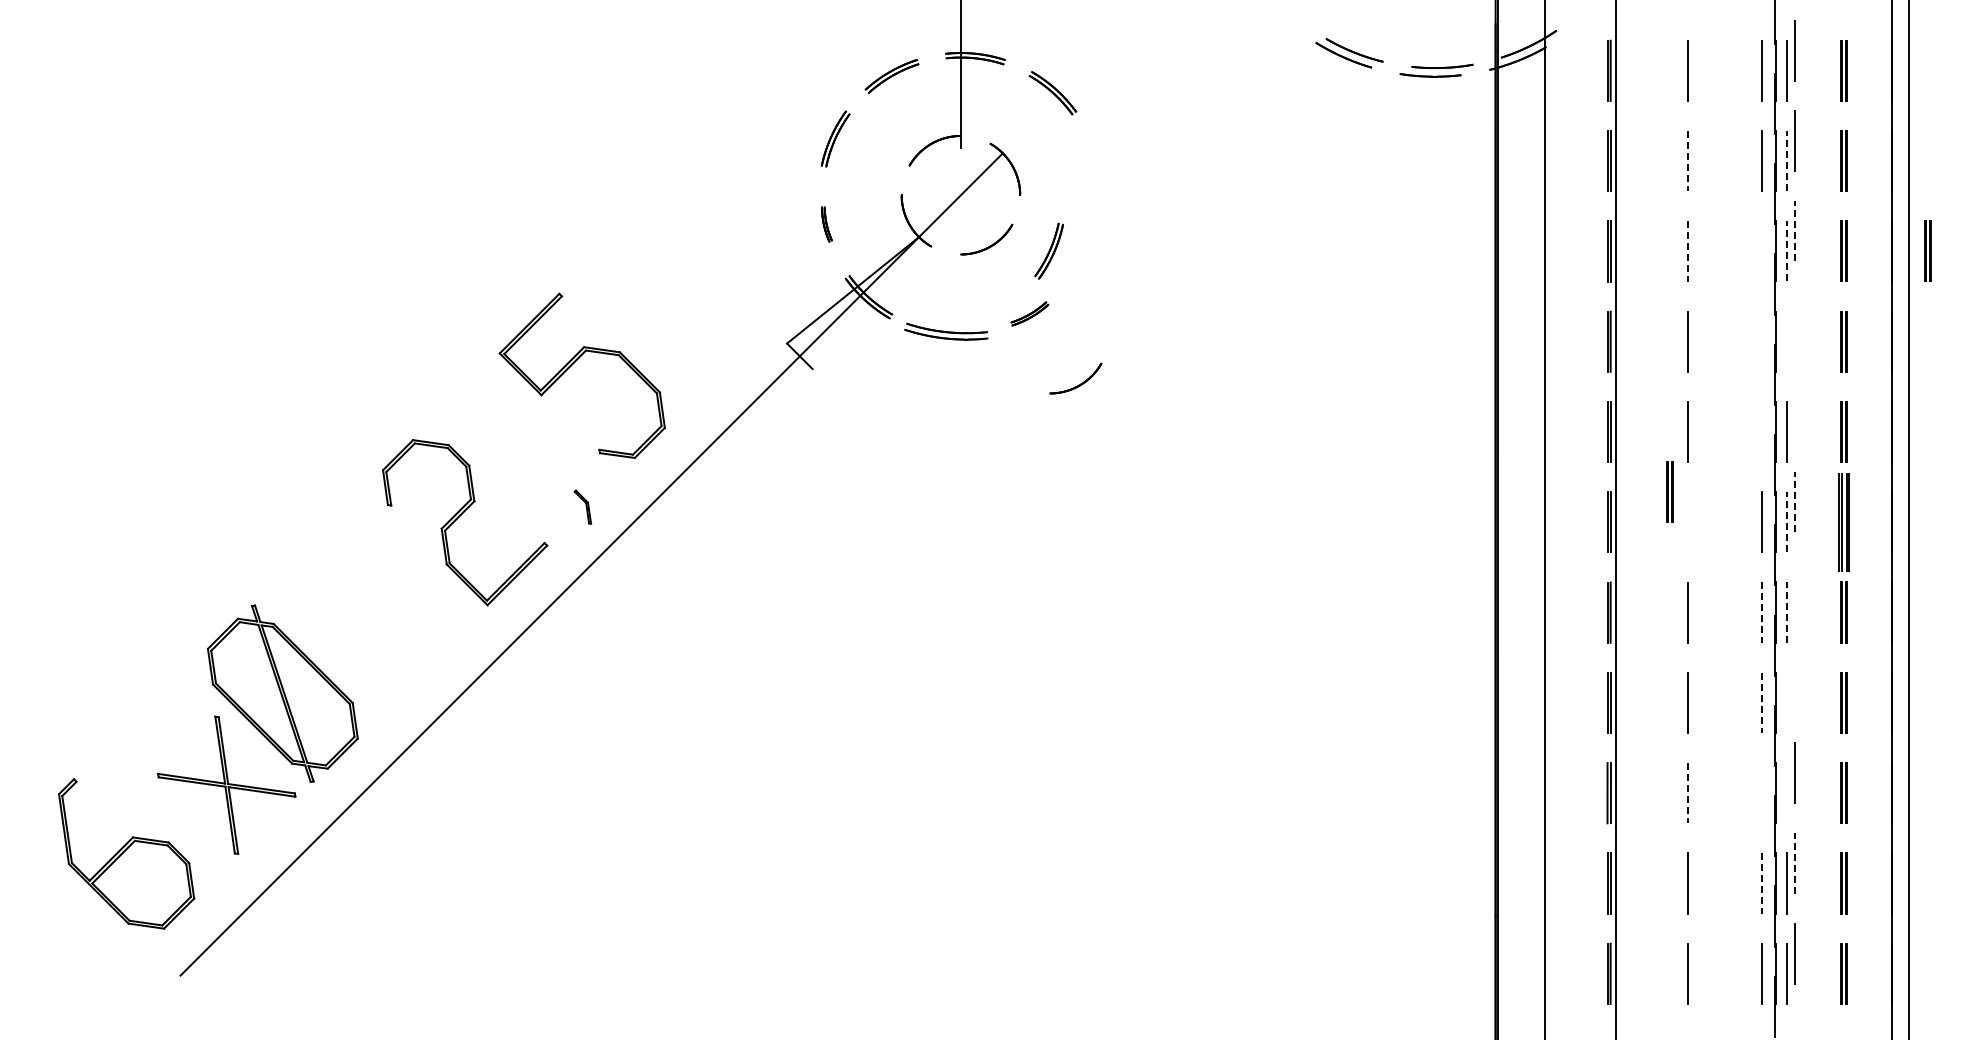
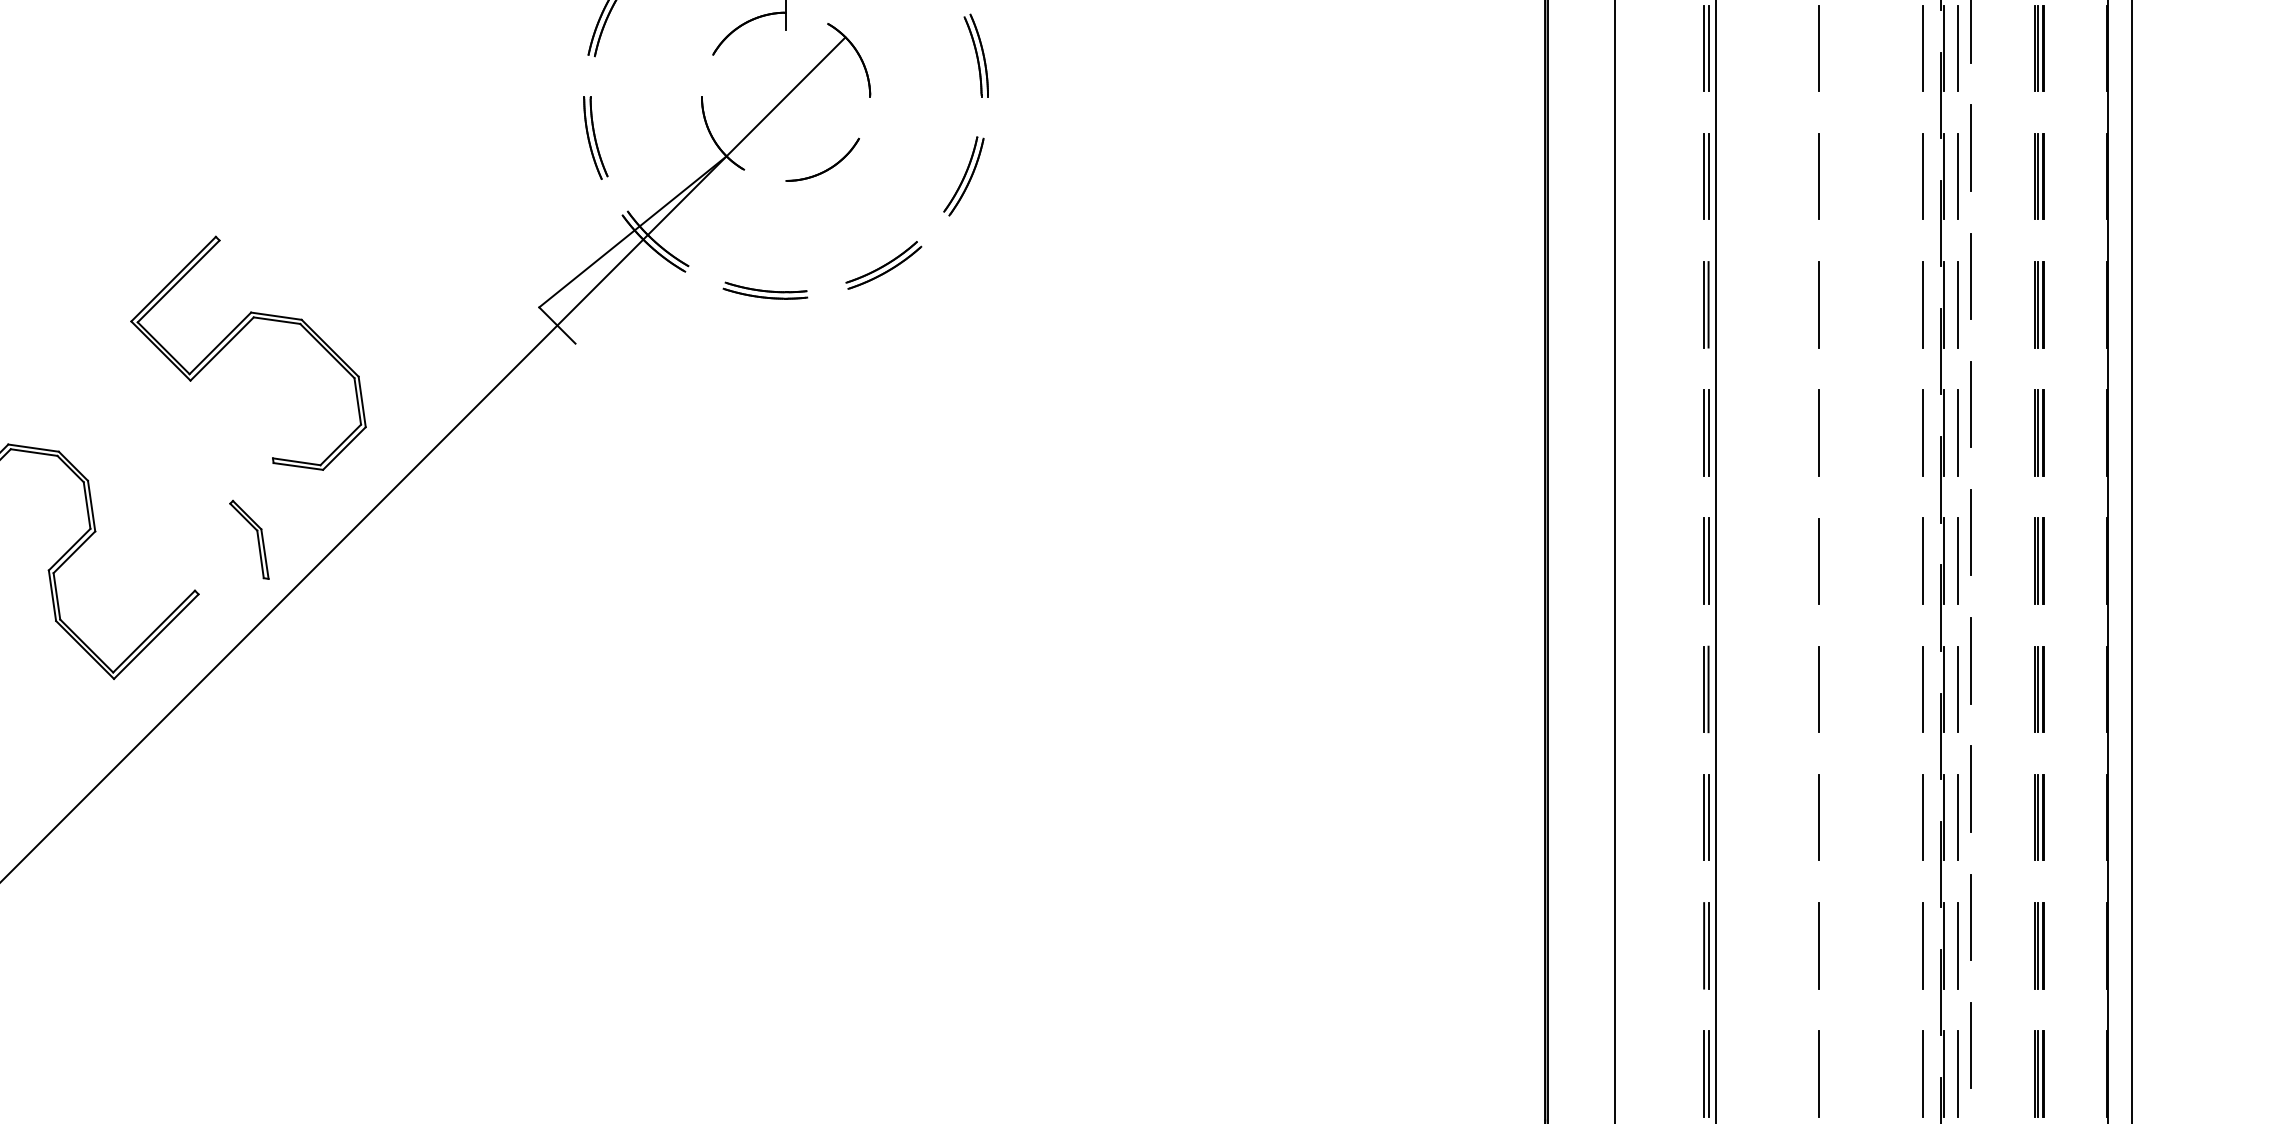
line: (1786, 160) -> (1958, 47), dashed -> solid
line: (1688, 161) -> (1819, 48), dashed -> solid
part: (1094, 165) -> (975, 54), added
part: (826, 224) -> (595, 138), size x1.67
line: (1795, 230) -> (1971, 146), dashed -> solid
part: (1048, 250) -> (962, 175), moved
line: (1786, 250) -> (1958, 175), dashed -> solid
part: (1927, 250) -> (2158, 175), removed
line: (1688, 251) -> (1819, 176), dashed -> solid
line: (1761, 251) -> (1922, 176), added
part: (1029, 313) -> (883, 264), size x1.43
line: (1795, 321) -> (1971, 276), added
part: (946, 331) -> (765, 290), size x0.71
line: (1761, 341) -> (1922, 304), added
line: (1786, 341) -> (1958, 304), added
part: (1078, 384) -> (953, 365), removed
line: (1795, 411) -> (1971, 403), added
line: (1761, 431) -> (1922, 432), added
part: (1669, 491) -> (1792, 517), removed
line: (1795, 501) -> (1971, 531), dashed -> solid
part: (582, 506) -> (248, 538), size x1.67
line: (1687, 521) -> (1817, 560), added
line: (1786, 521) -> (1958, 560), dashed -> solid
part: (1843, 521) -> (2039, 560), size x0.62
line: (1795, 592) -> (1971, 660), added
line: (1786, 612) -> (1958, 689), dashed -> solid
line: (1761, 613) -> (1922, 690), dashed -> solid
part: (1790, 692) -> (1963, 802), added
line: (1761, 703) -> (1922, 818), dashed -> solid
line: (1761, 792) -> (1922, 944), added
line: (1688, 793) -> (1819, 946), dashed -> solid
line: (1786, 793) -> (1958, 946), added
line: (1795, 862) -> (1971, 1044), dashed -> solid
line: (1761, 884) -> (1922, 1075), dashed -> solid

